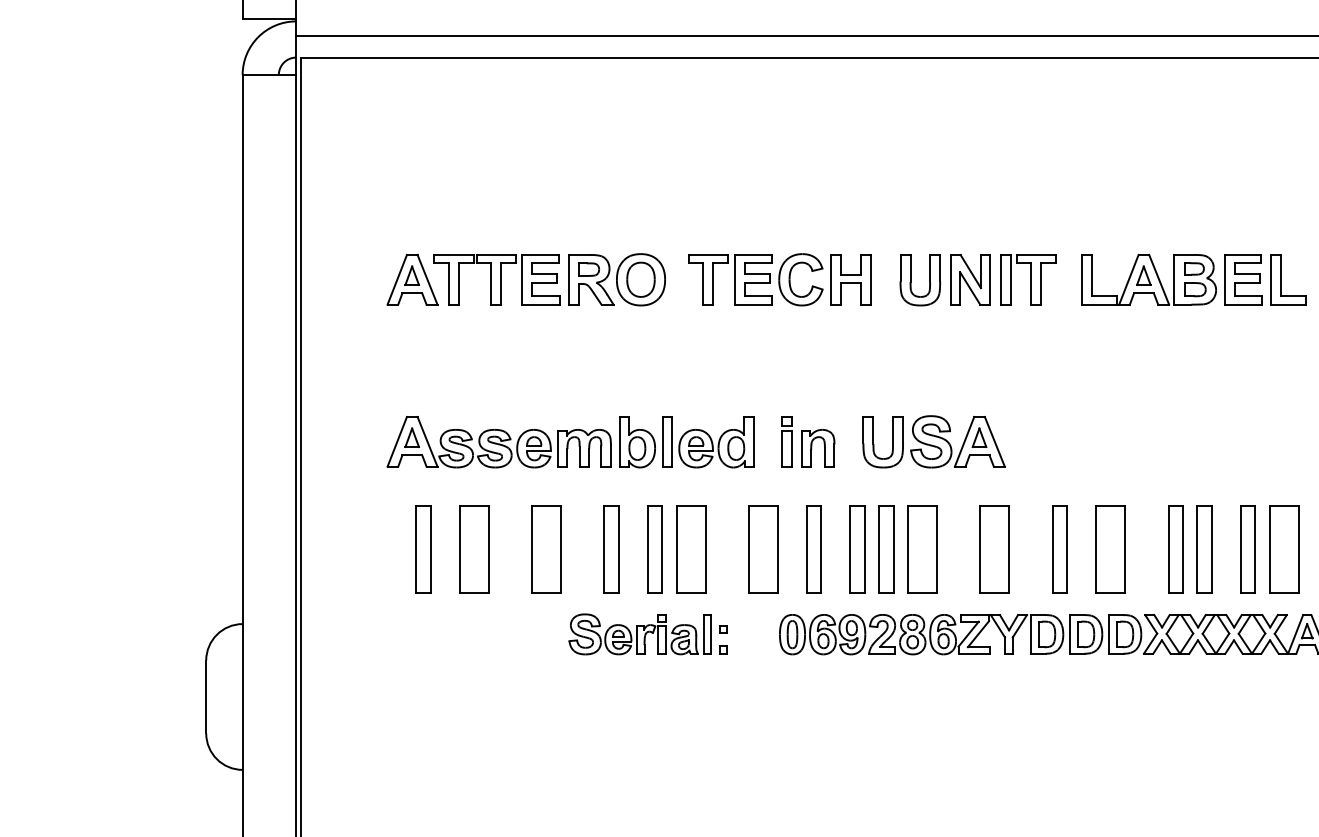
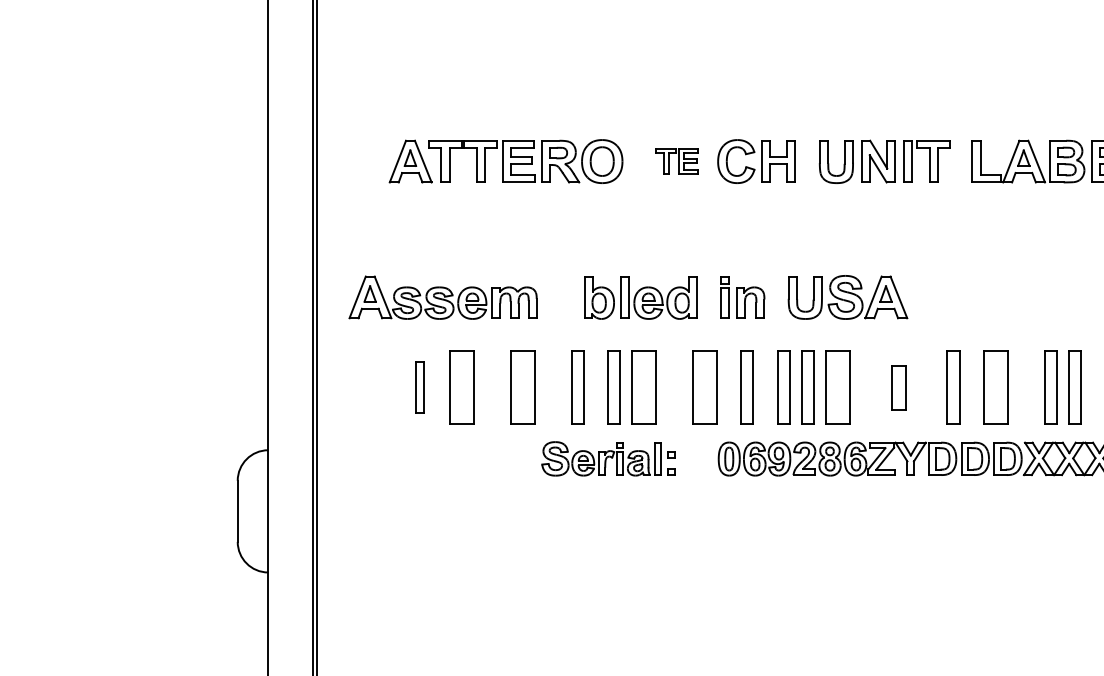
part: (730, 279) -> (677, 161), size x0.6
part: (498, 442) -> (442, 297), moved
part: (423, 549) -> (419, 387), size x0.7
part: (994, 549) -> (898, 387), size x0.6

